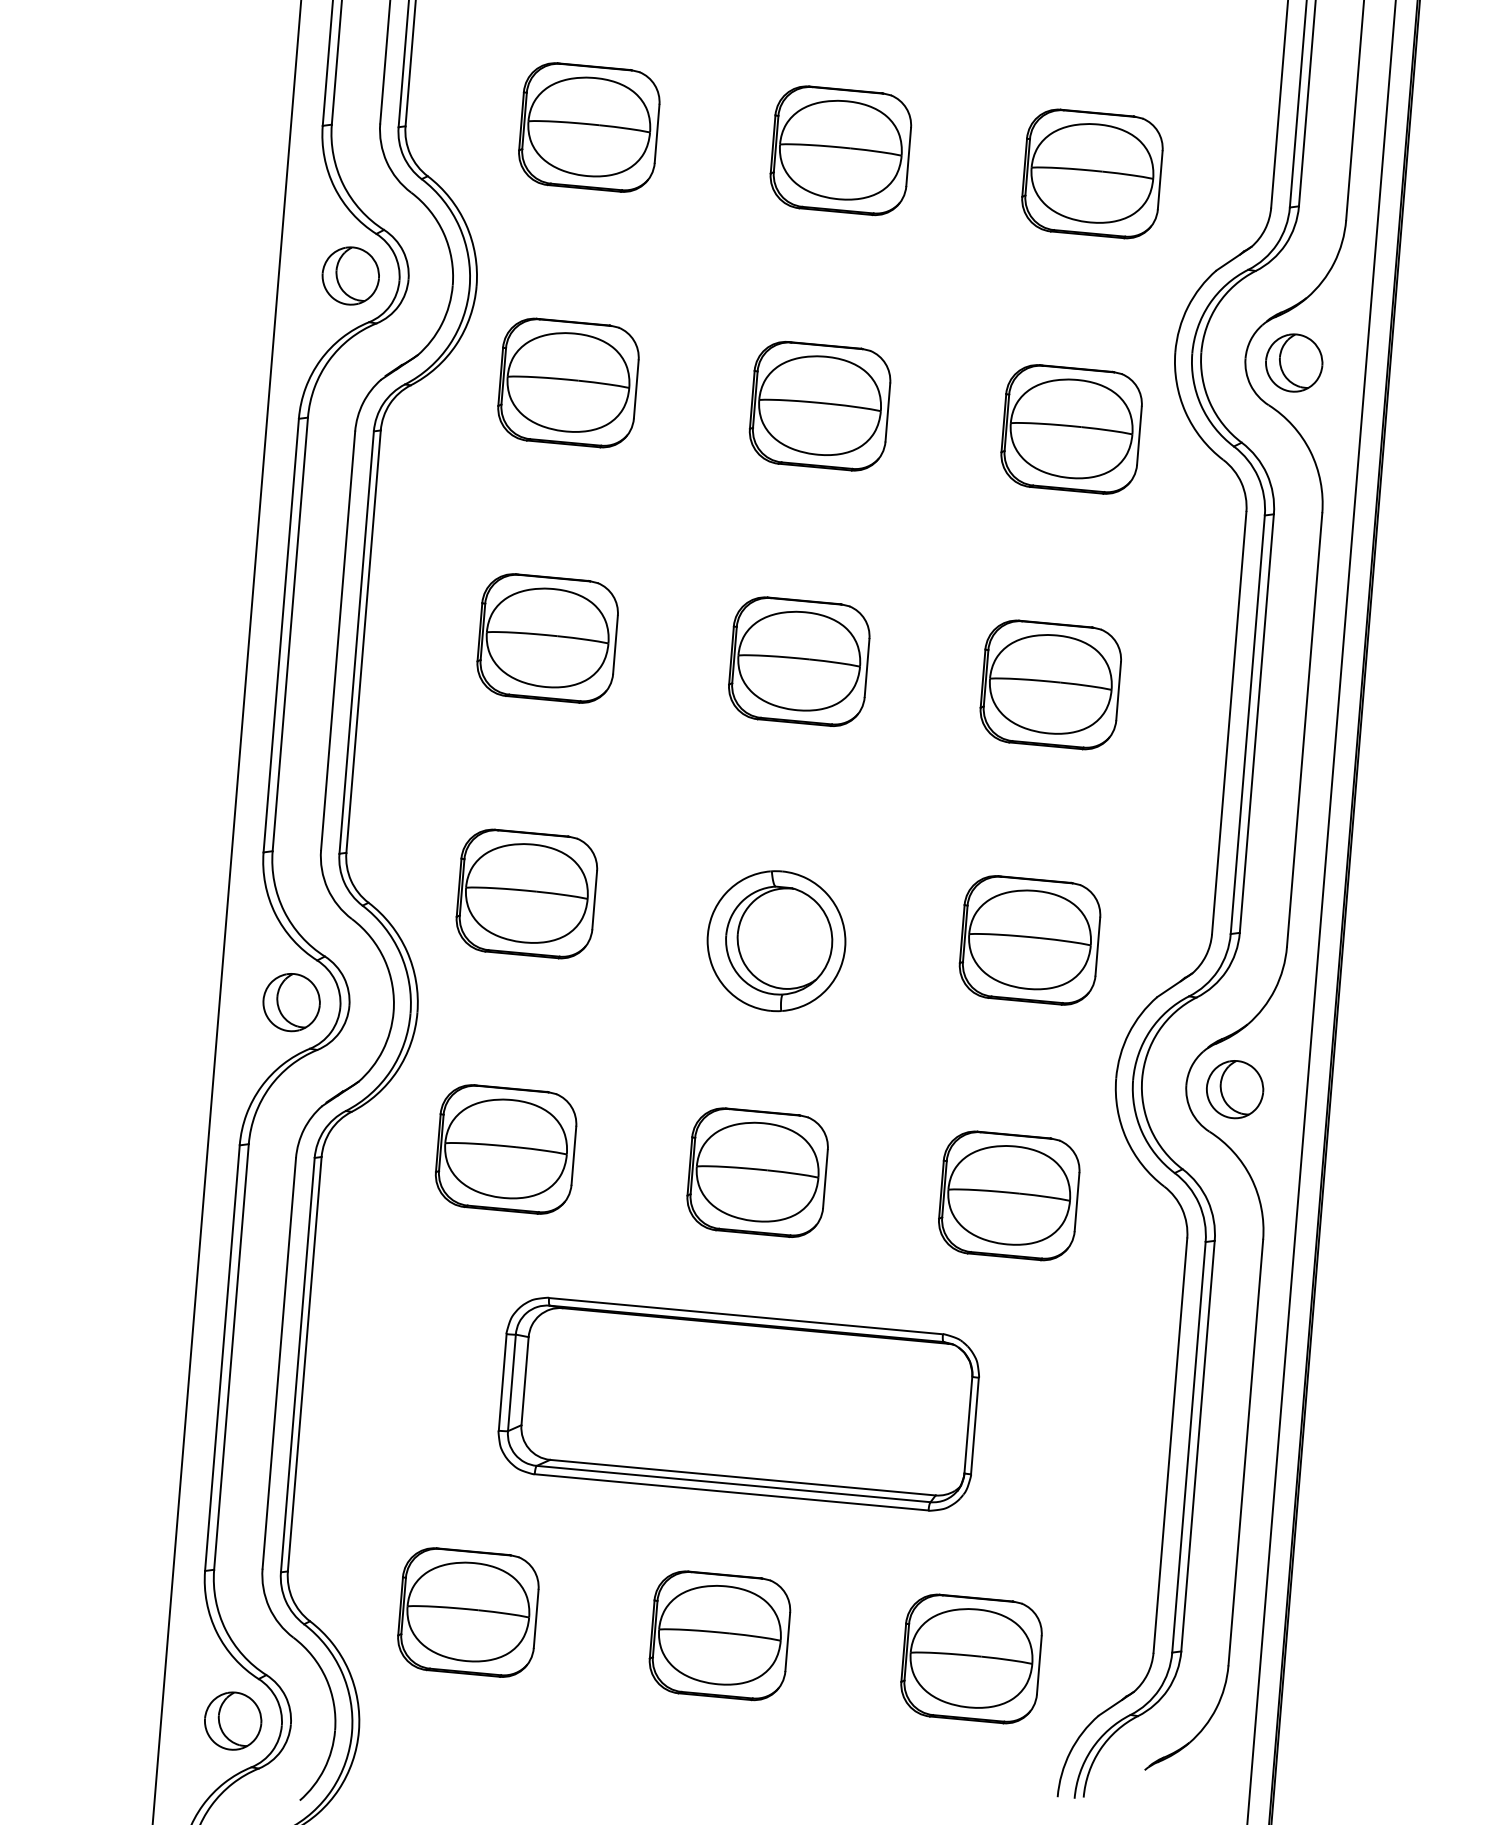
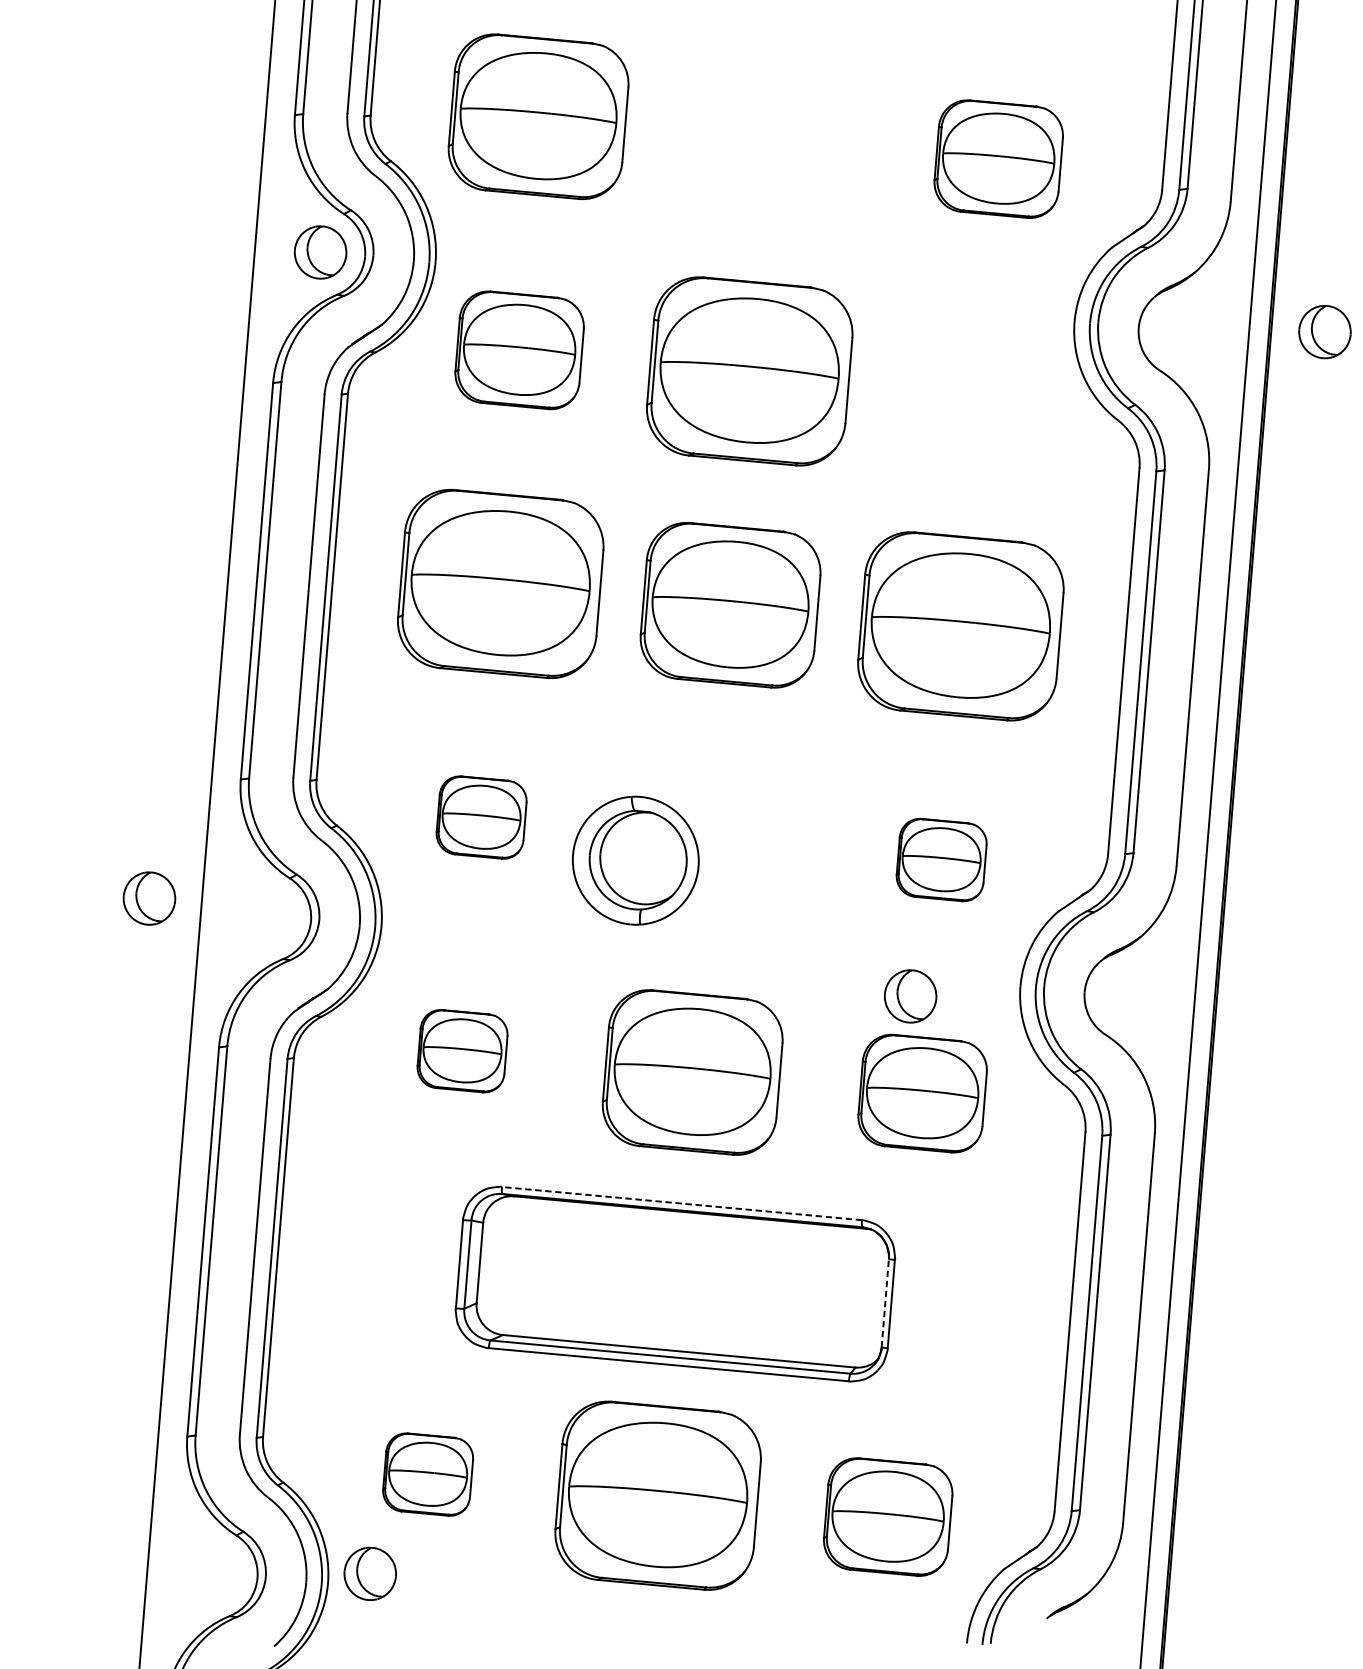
part: (589, 127) -> (538, 116), size x1.4
part: (840, 150) -> (768, 137), removed
part: (1294, 362) -> (1325, 331), moved
part: (819, 406) -> (749, 371), size x1.6
part: (1071, 429) -> (979, 392), removed
part: (547, 638) -> (500, 583), size x1.6
part: (799, 661) -> (730, 604), size x1.4
part: (1050, 684) -> (960, 626), size x1.6
part: (526, 893) -> (481, 817), size x0.7
part: (1029, 940) -> (941, 860), size x0.7
part: (776, 941) -> (635, 861), moved
part: (291, 1002) -> (149, 898), moved
part: (1235, 1089) -> (911, 996), moved
part: (505, 1149) -> (462, 1051), size x0.7
part: (757, 1172) -> (692, 1072), size x1.4
line: (746, 1316) -> (682, 1203), solid -> dashed
line: (968, 1424) -> (885, 1302), solid -> dashed
part: (468, 1612) -> (428, 1474), size x0.7
part: (719, 1635) -> (657, 1495), size x1.6
part: (233, 1720) -> (370, 1573), moved

